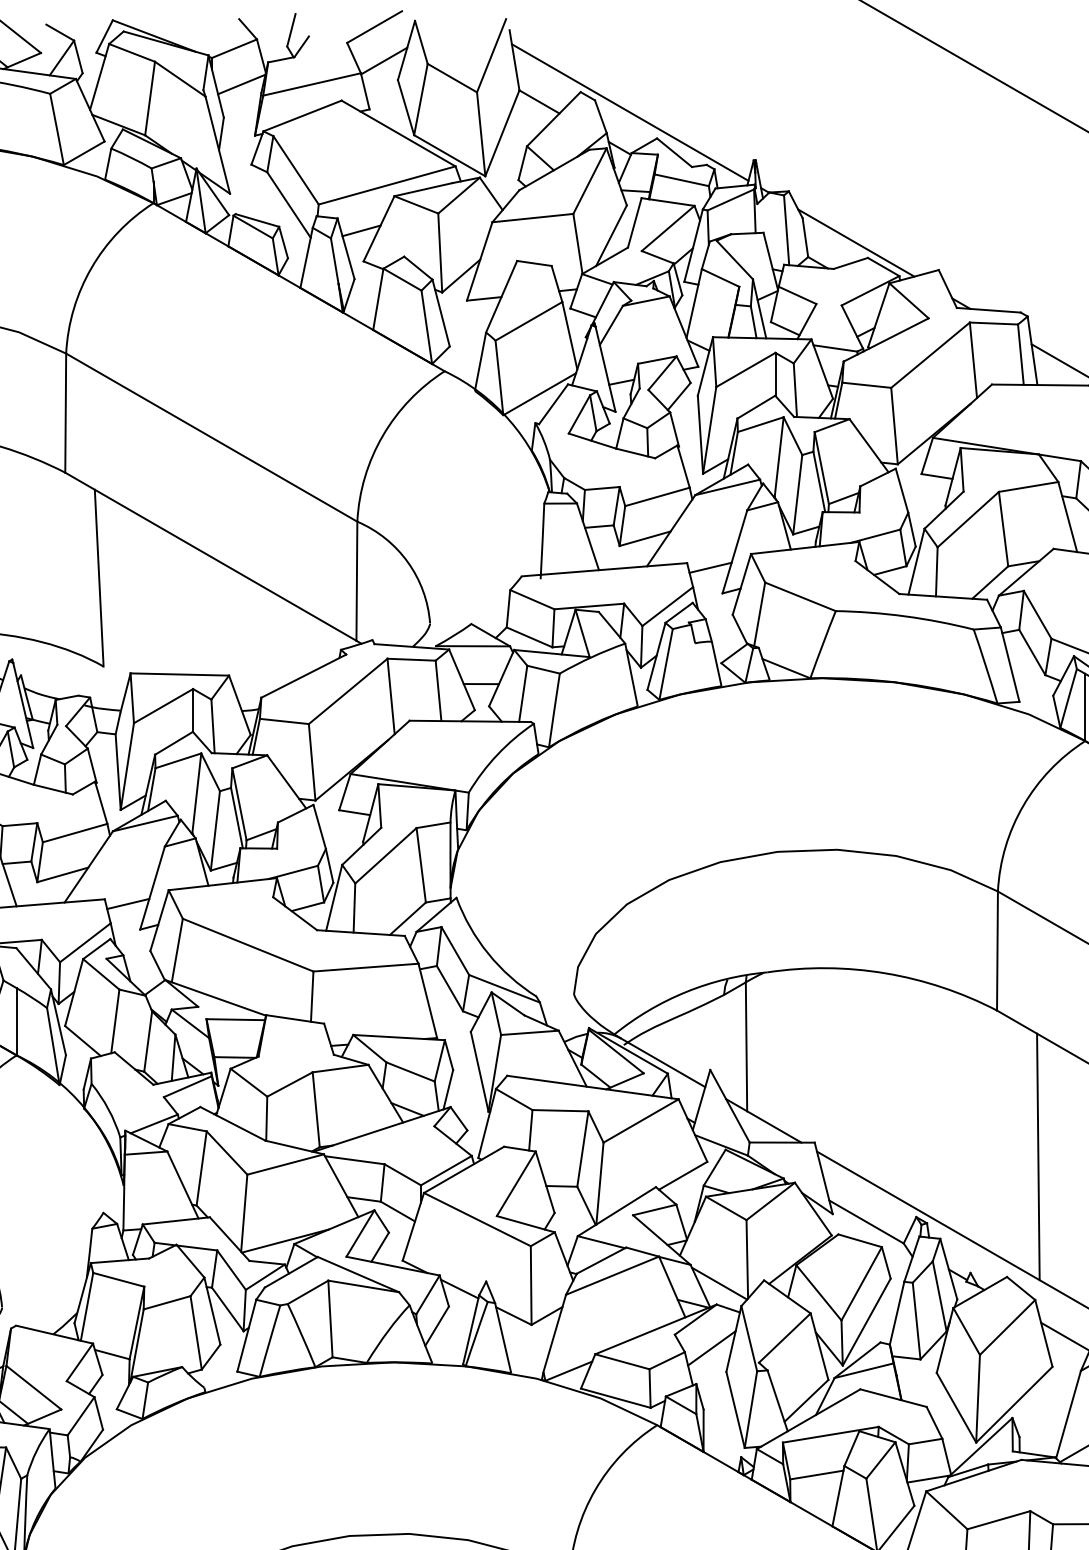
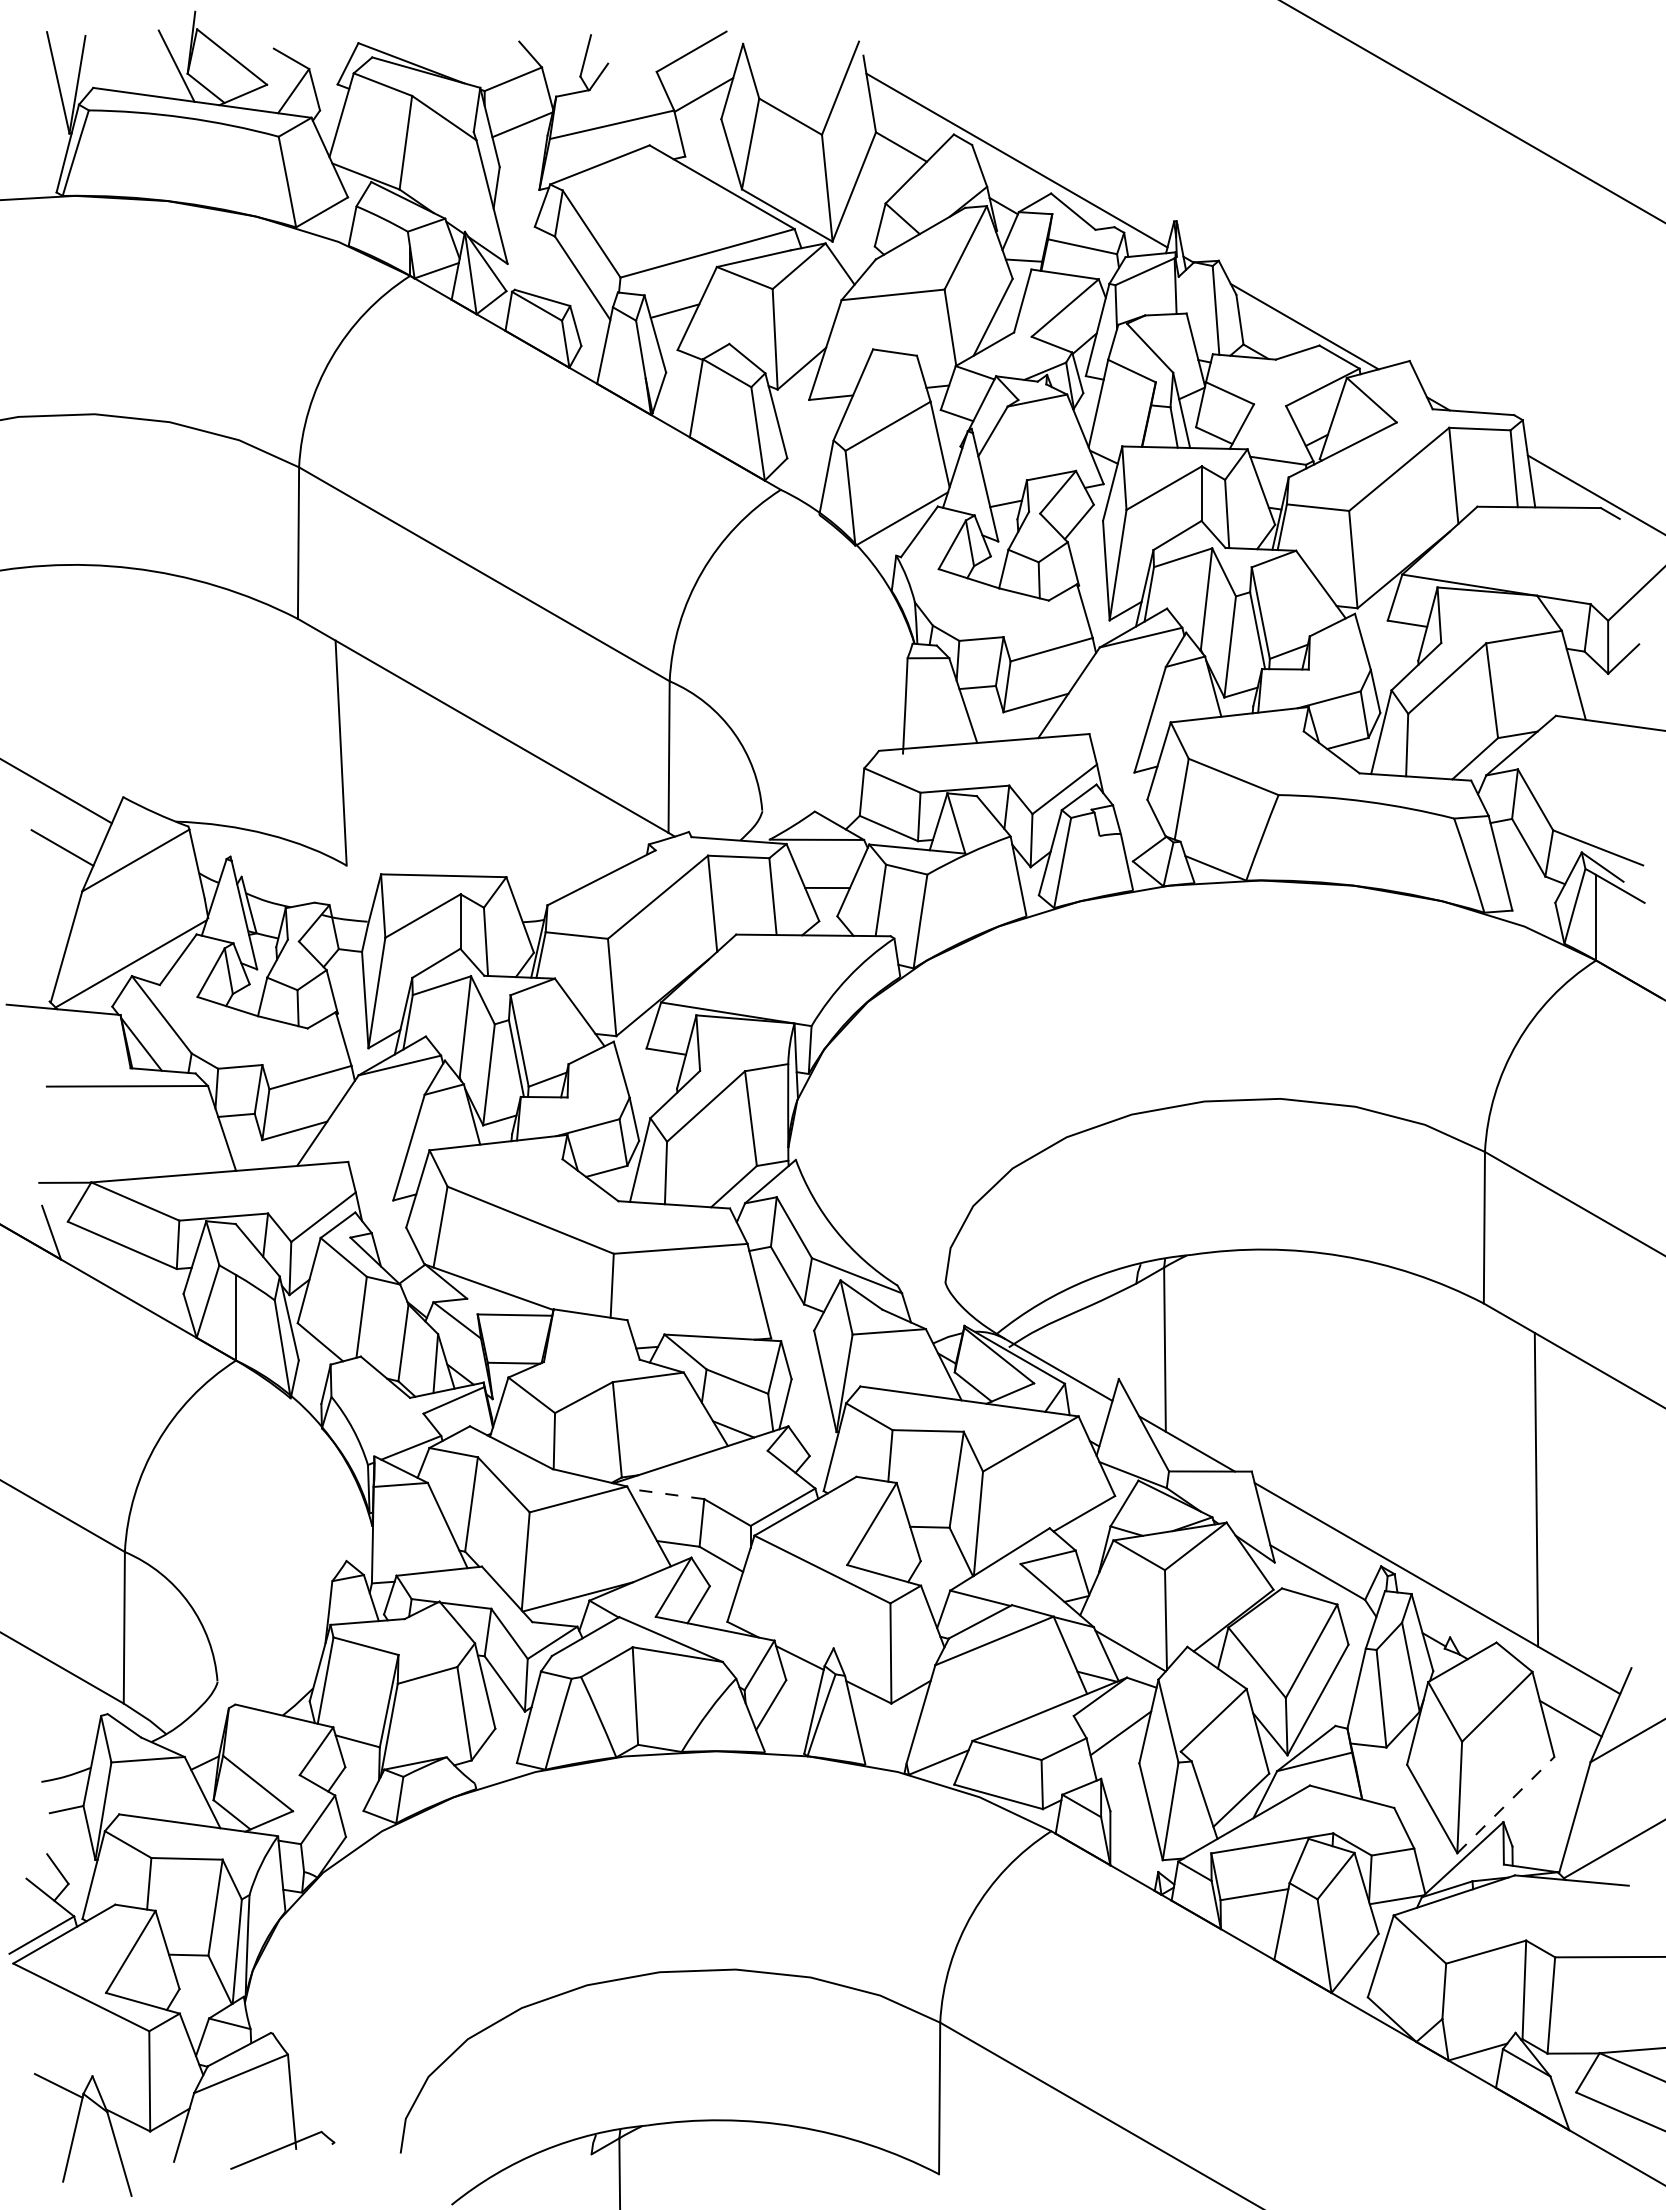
line: (710, 567) -> (1119, 739), removed
line: (127, 903) -> (377, 1167), removed
line: (354, 1159) -> (665, 1493), solid -> dashed
line: (1014, 1404) -> (1506, 1804), solid -> dashed

